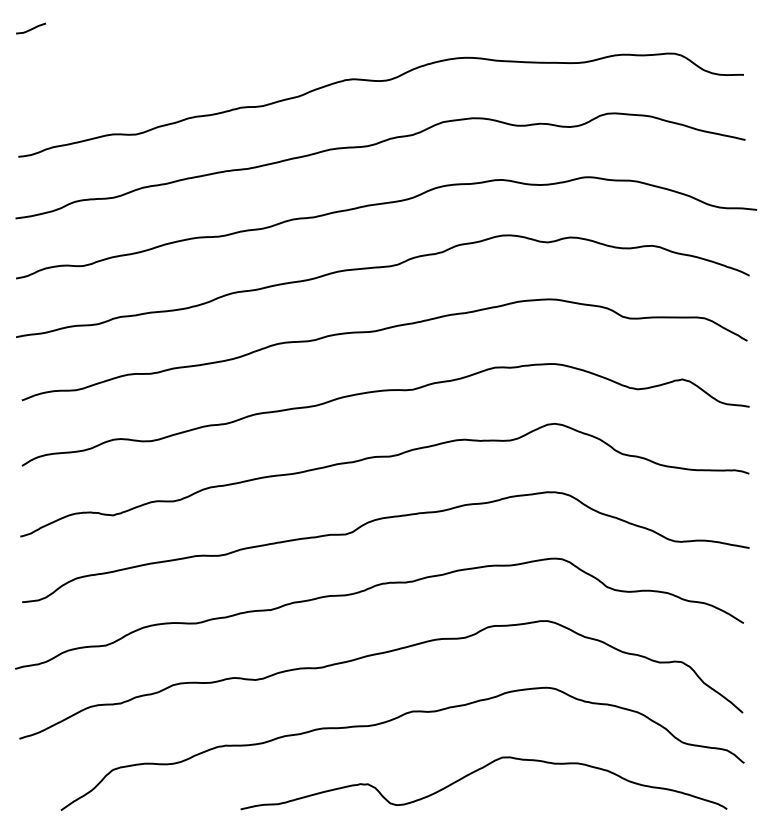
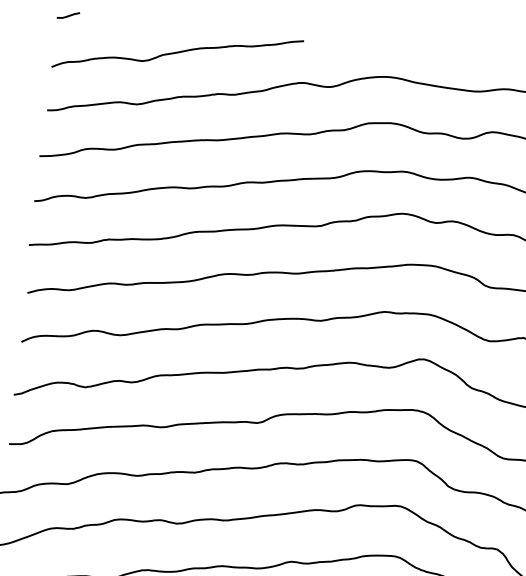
curve: (181, 60) -> (178, 53), added

